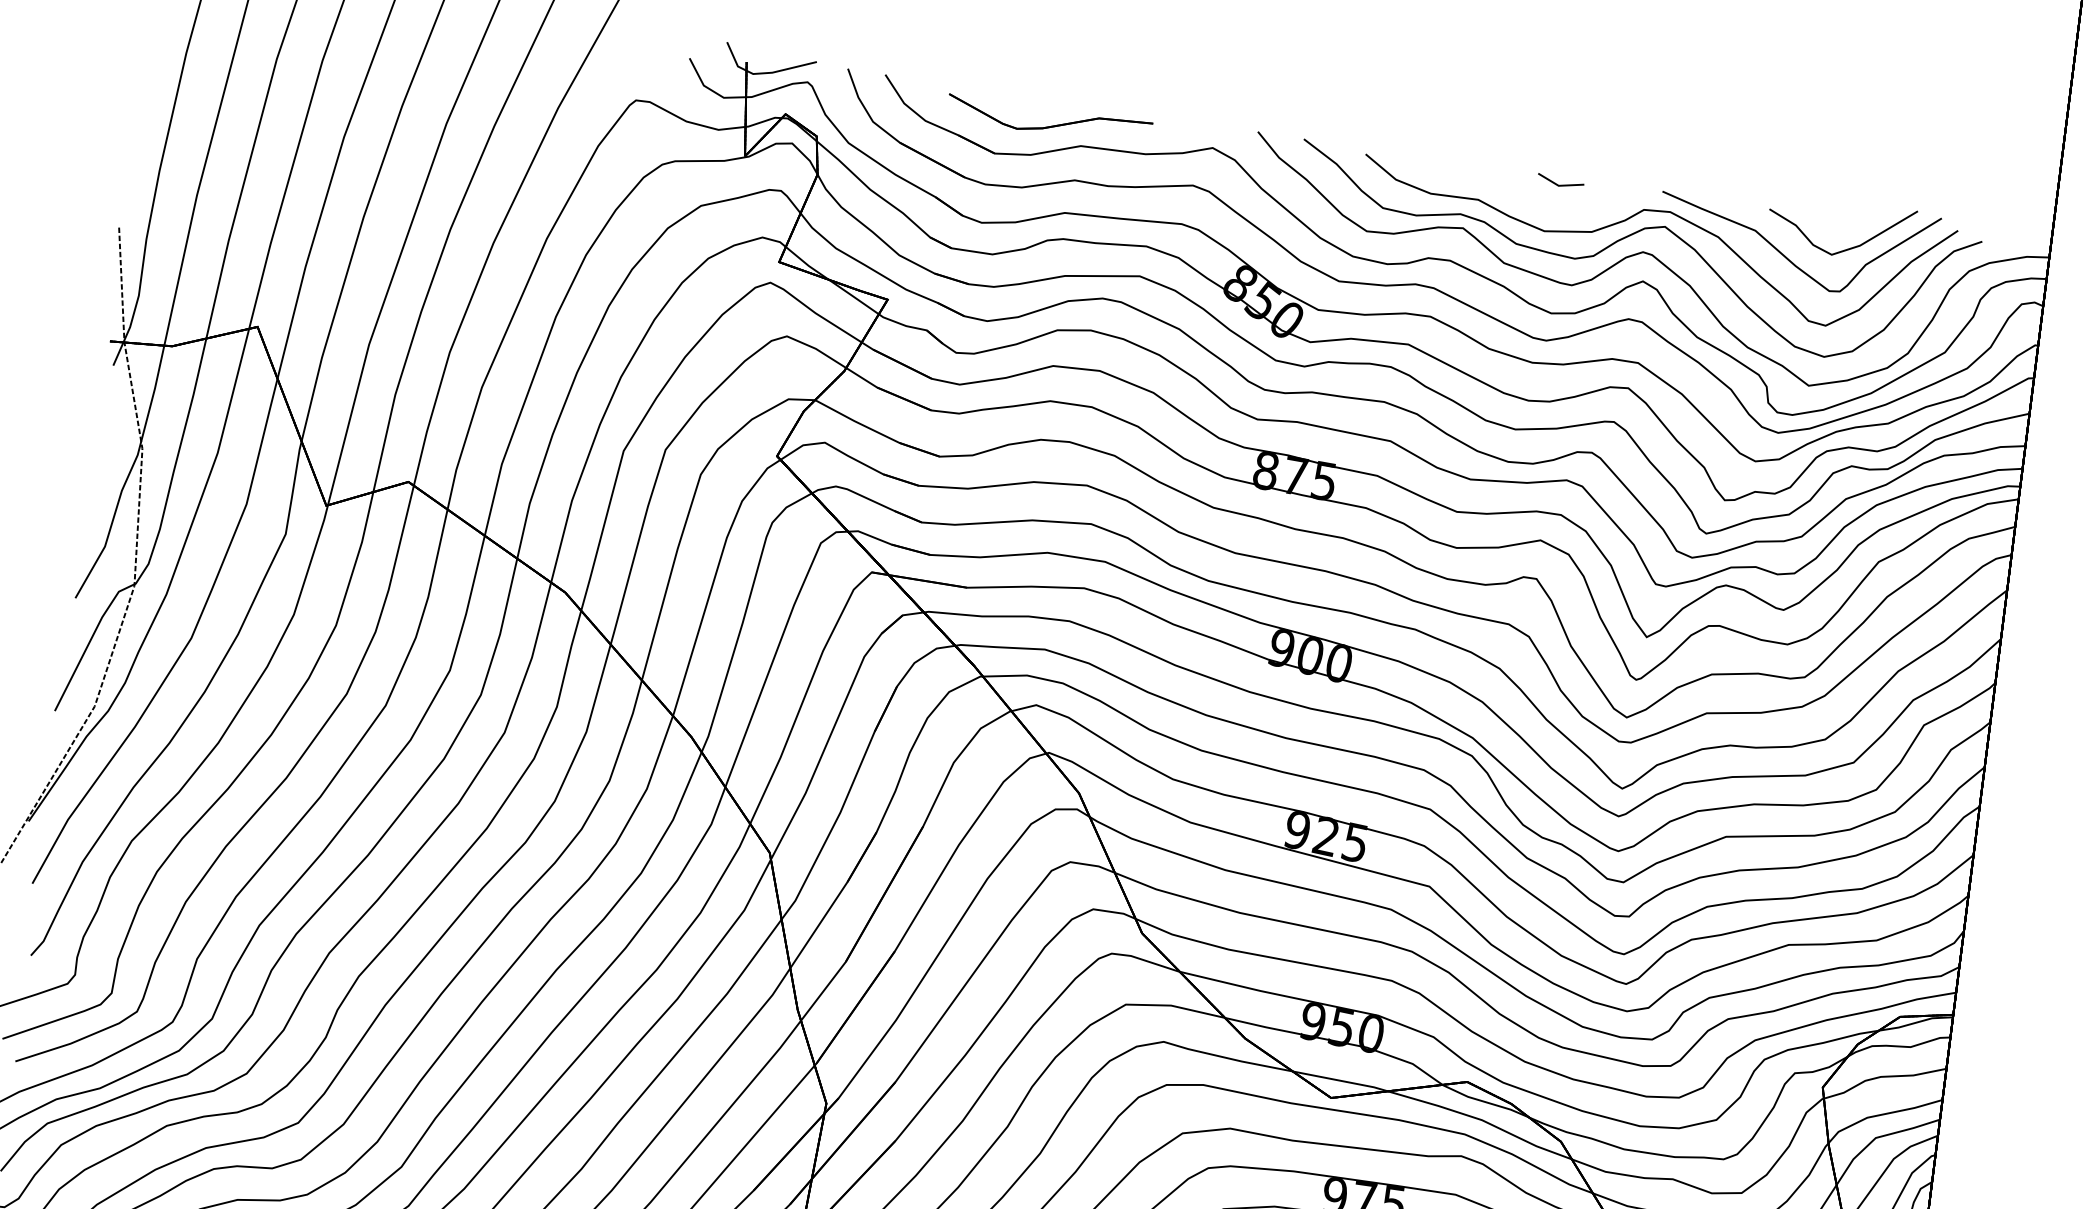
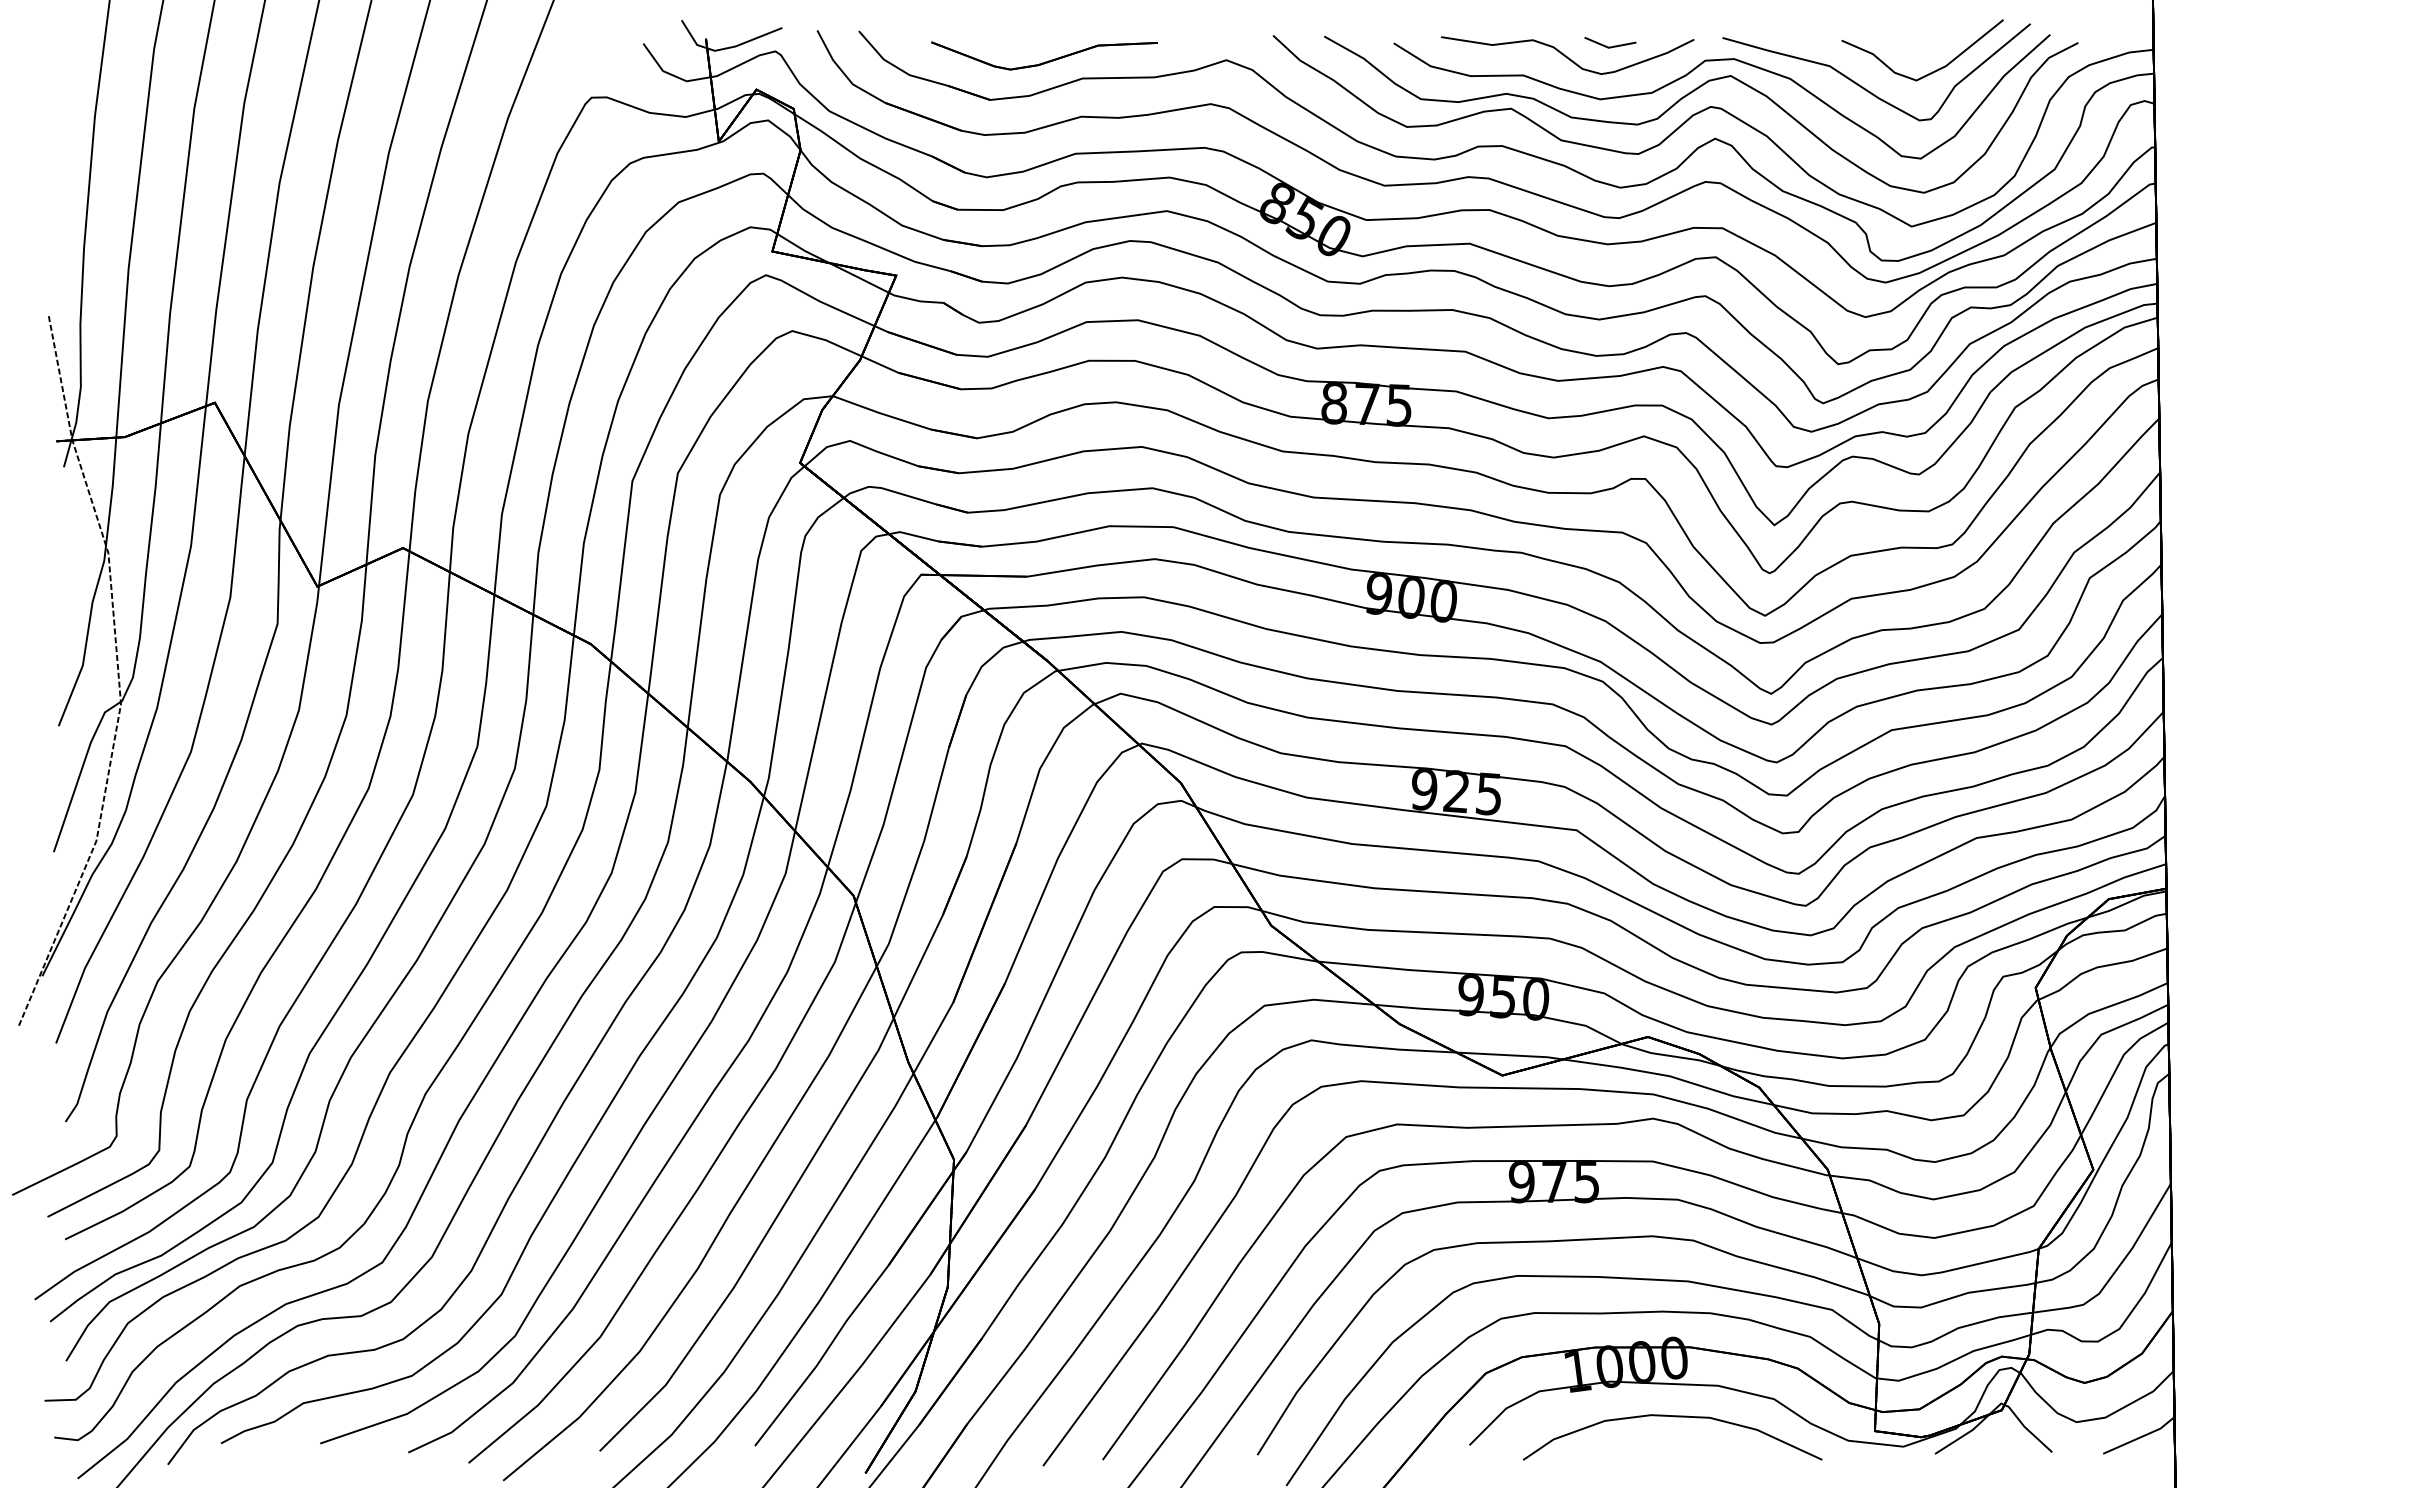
curve: (1519, 187) -> (1566, 55), added

